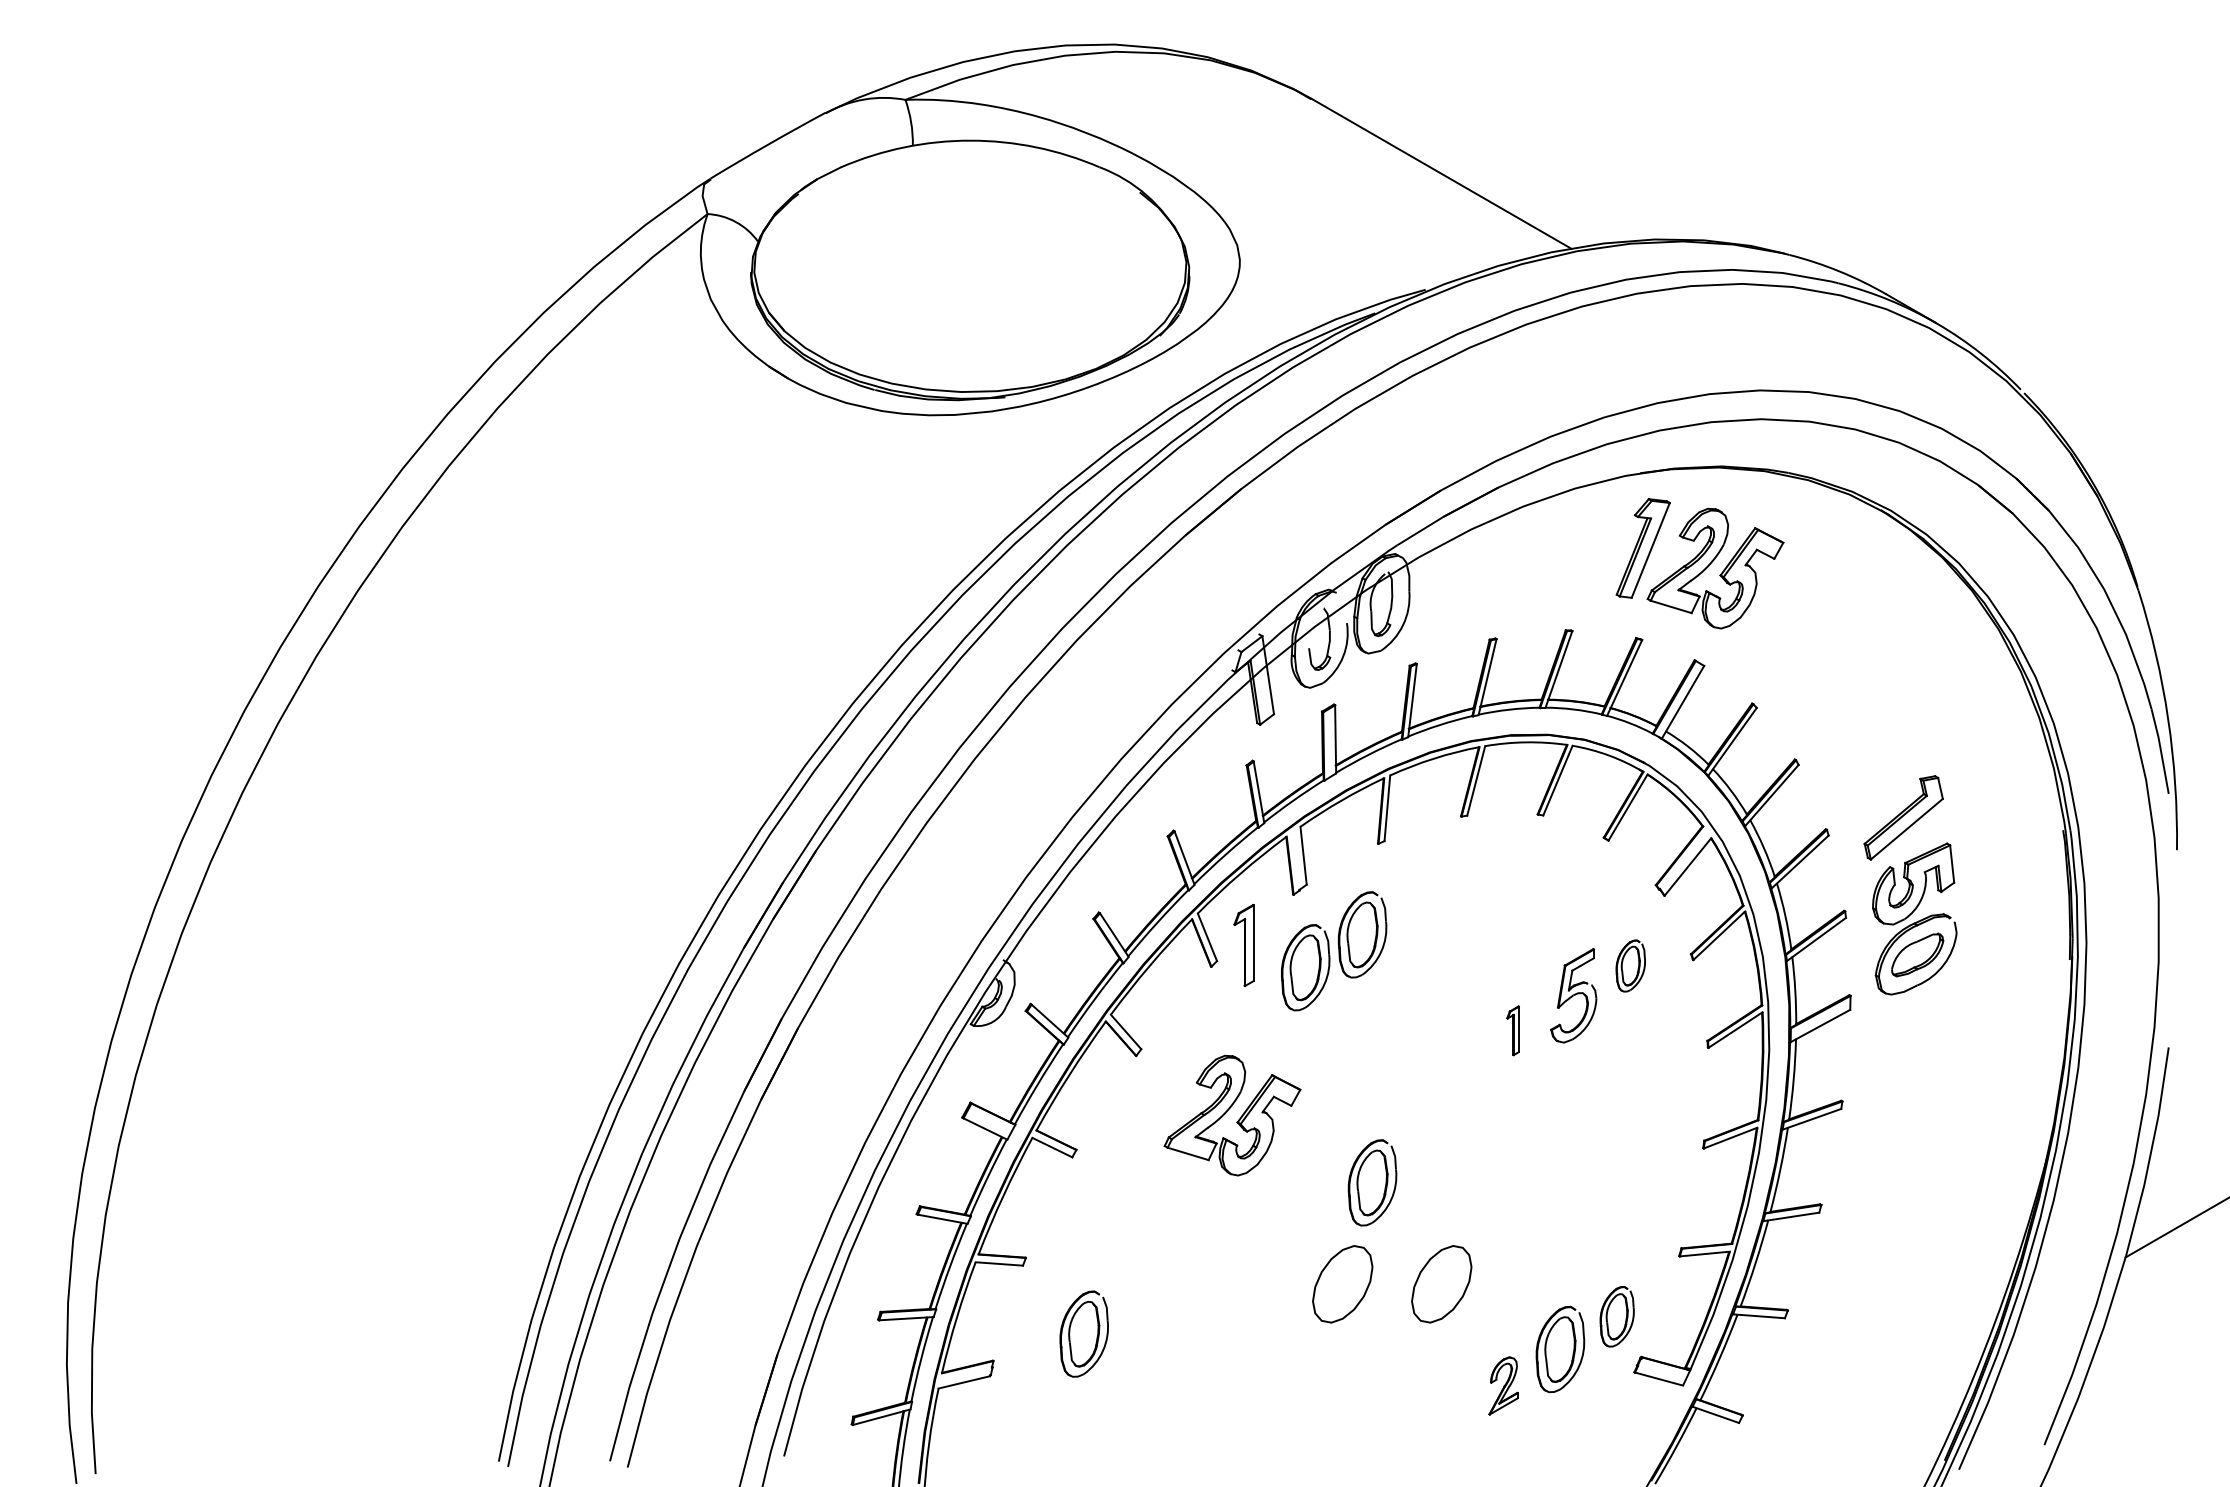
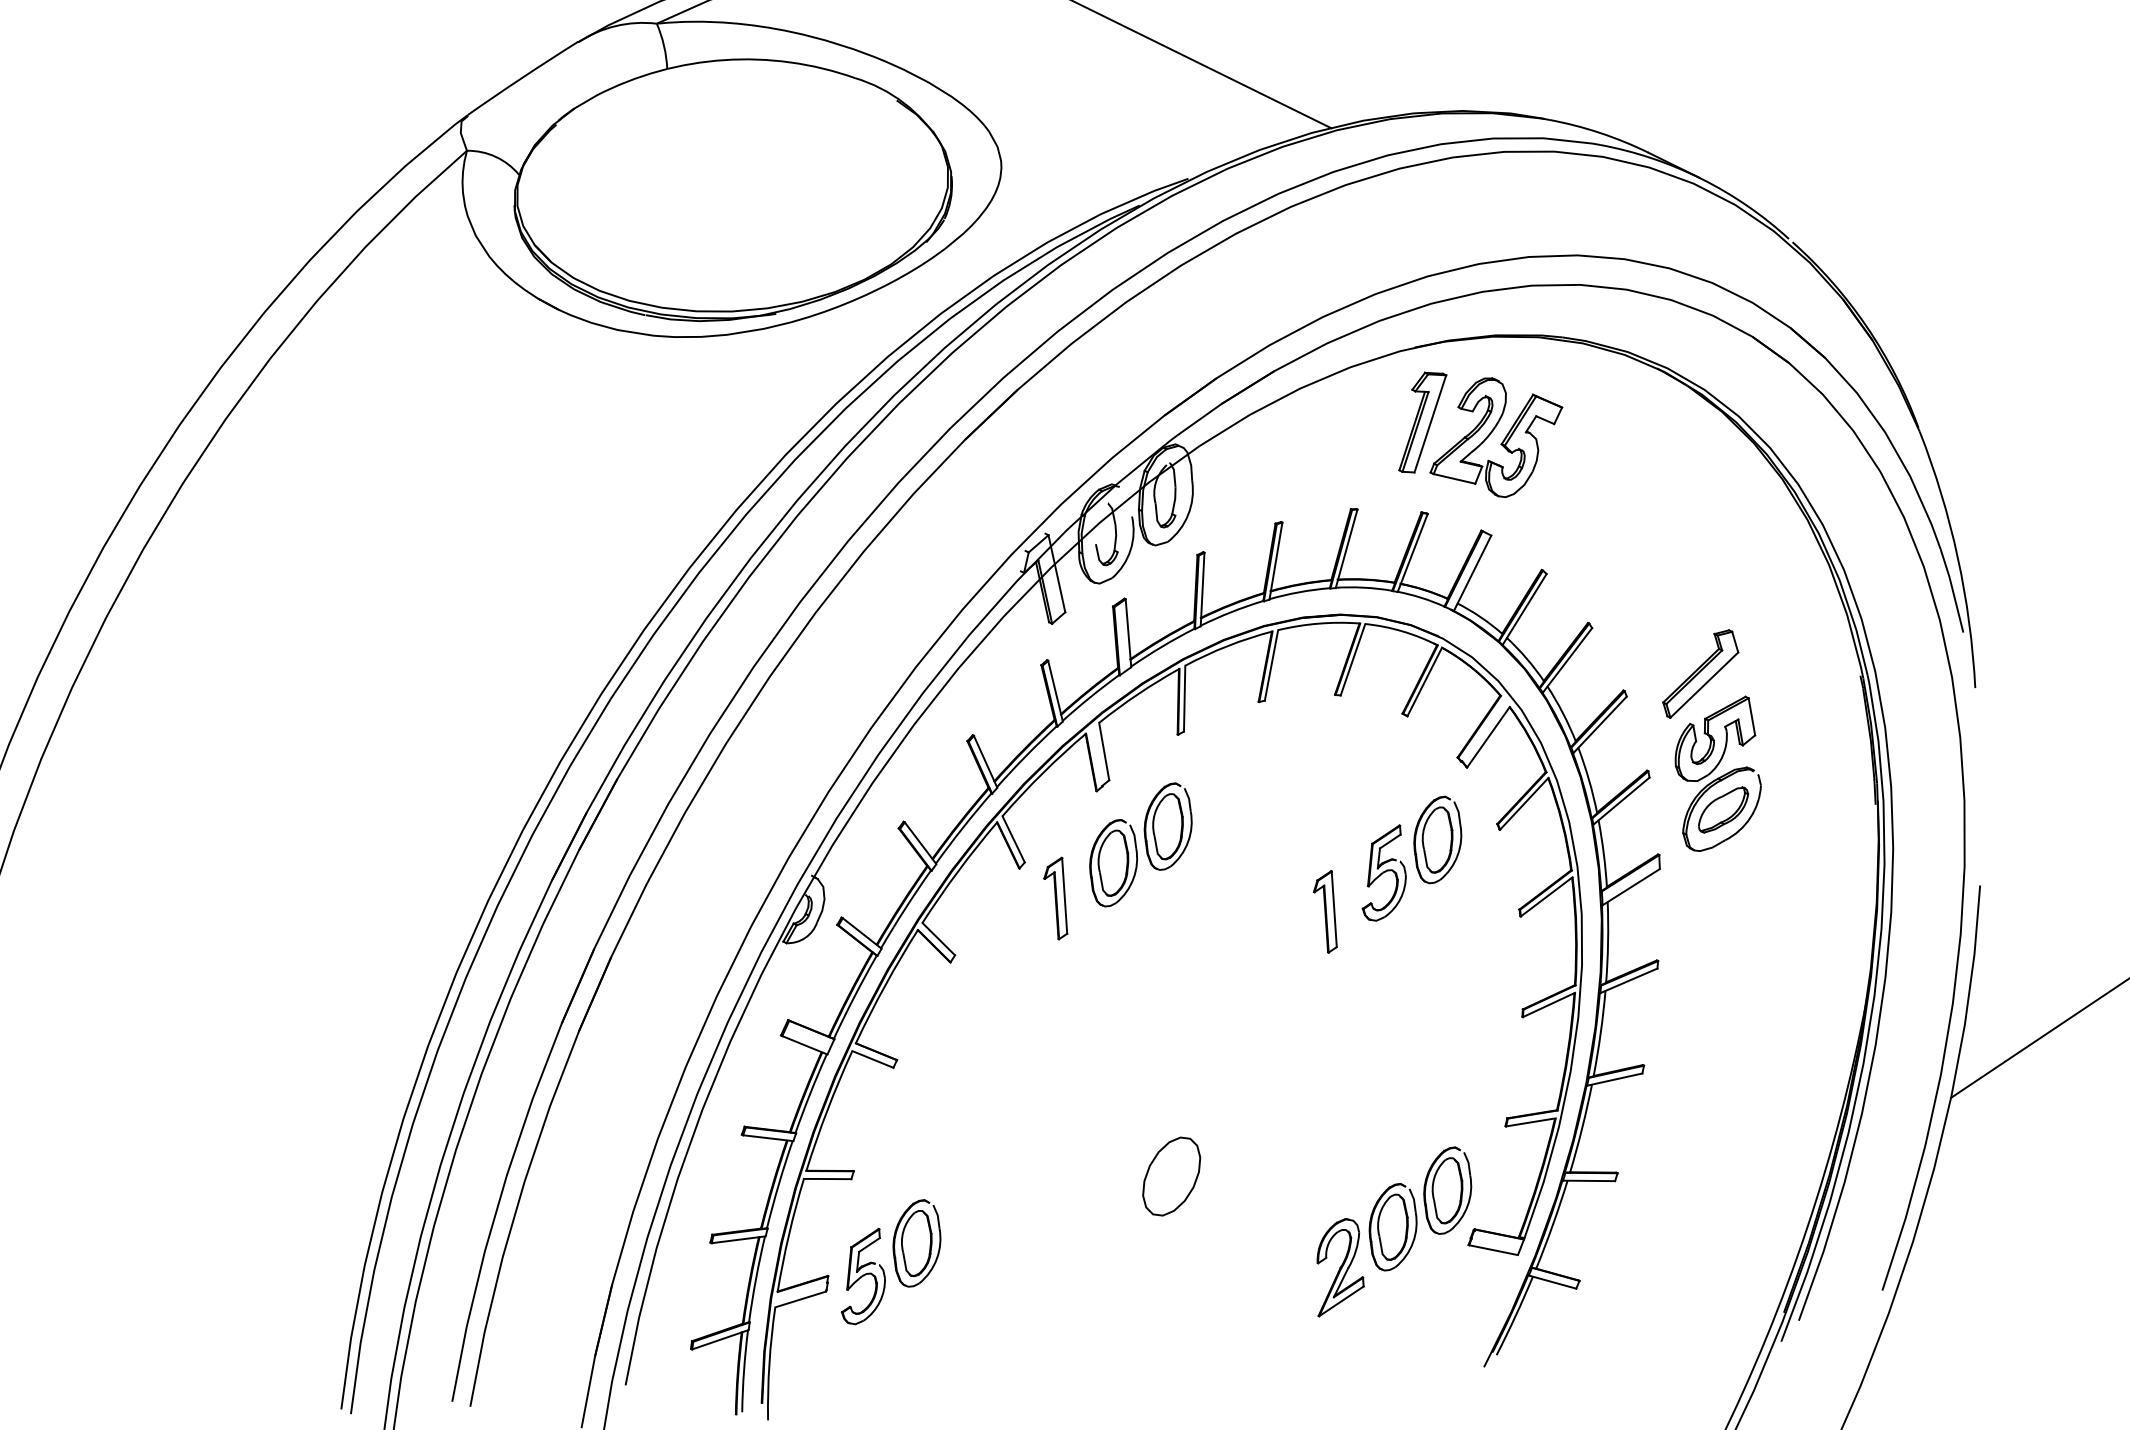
part: (1243, 945) -> (1054, 898), moved
part: (1630, 965) -> (1437, 839), size x1.67
part: (1512, 1030) -> (1324, 912), size x1.67
part: (1232, 1115) -> (1050, 1015), removed
part: (1372, 1182) -> (1194, 1073), removed
part: (1441, 1284) -> (1270, 1170), removed
part: (1616, 1316) -> (1446, 1190), size x1.43
part: (1026, 1363) -> (861, 1276), added
part: (1503, 1385) -> (1338, 1266), size x1.67

